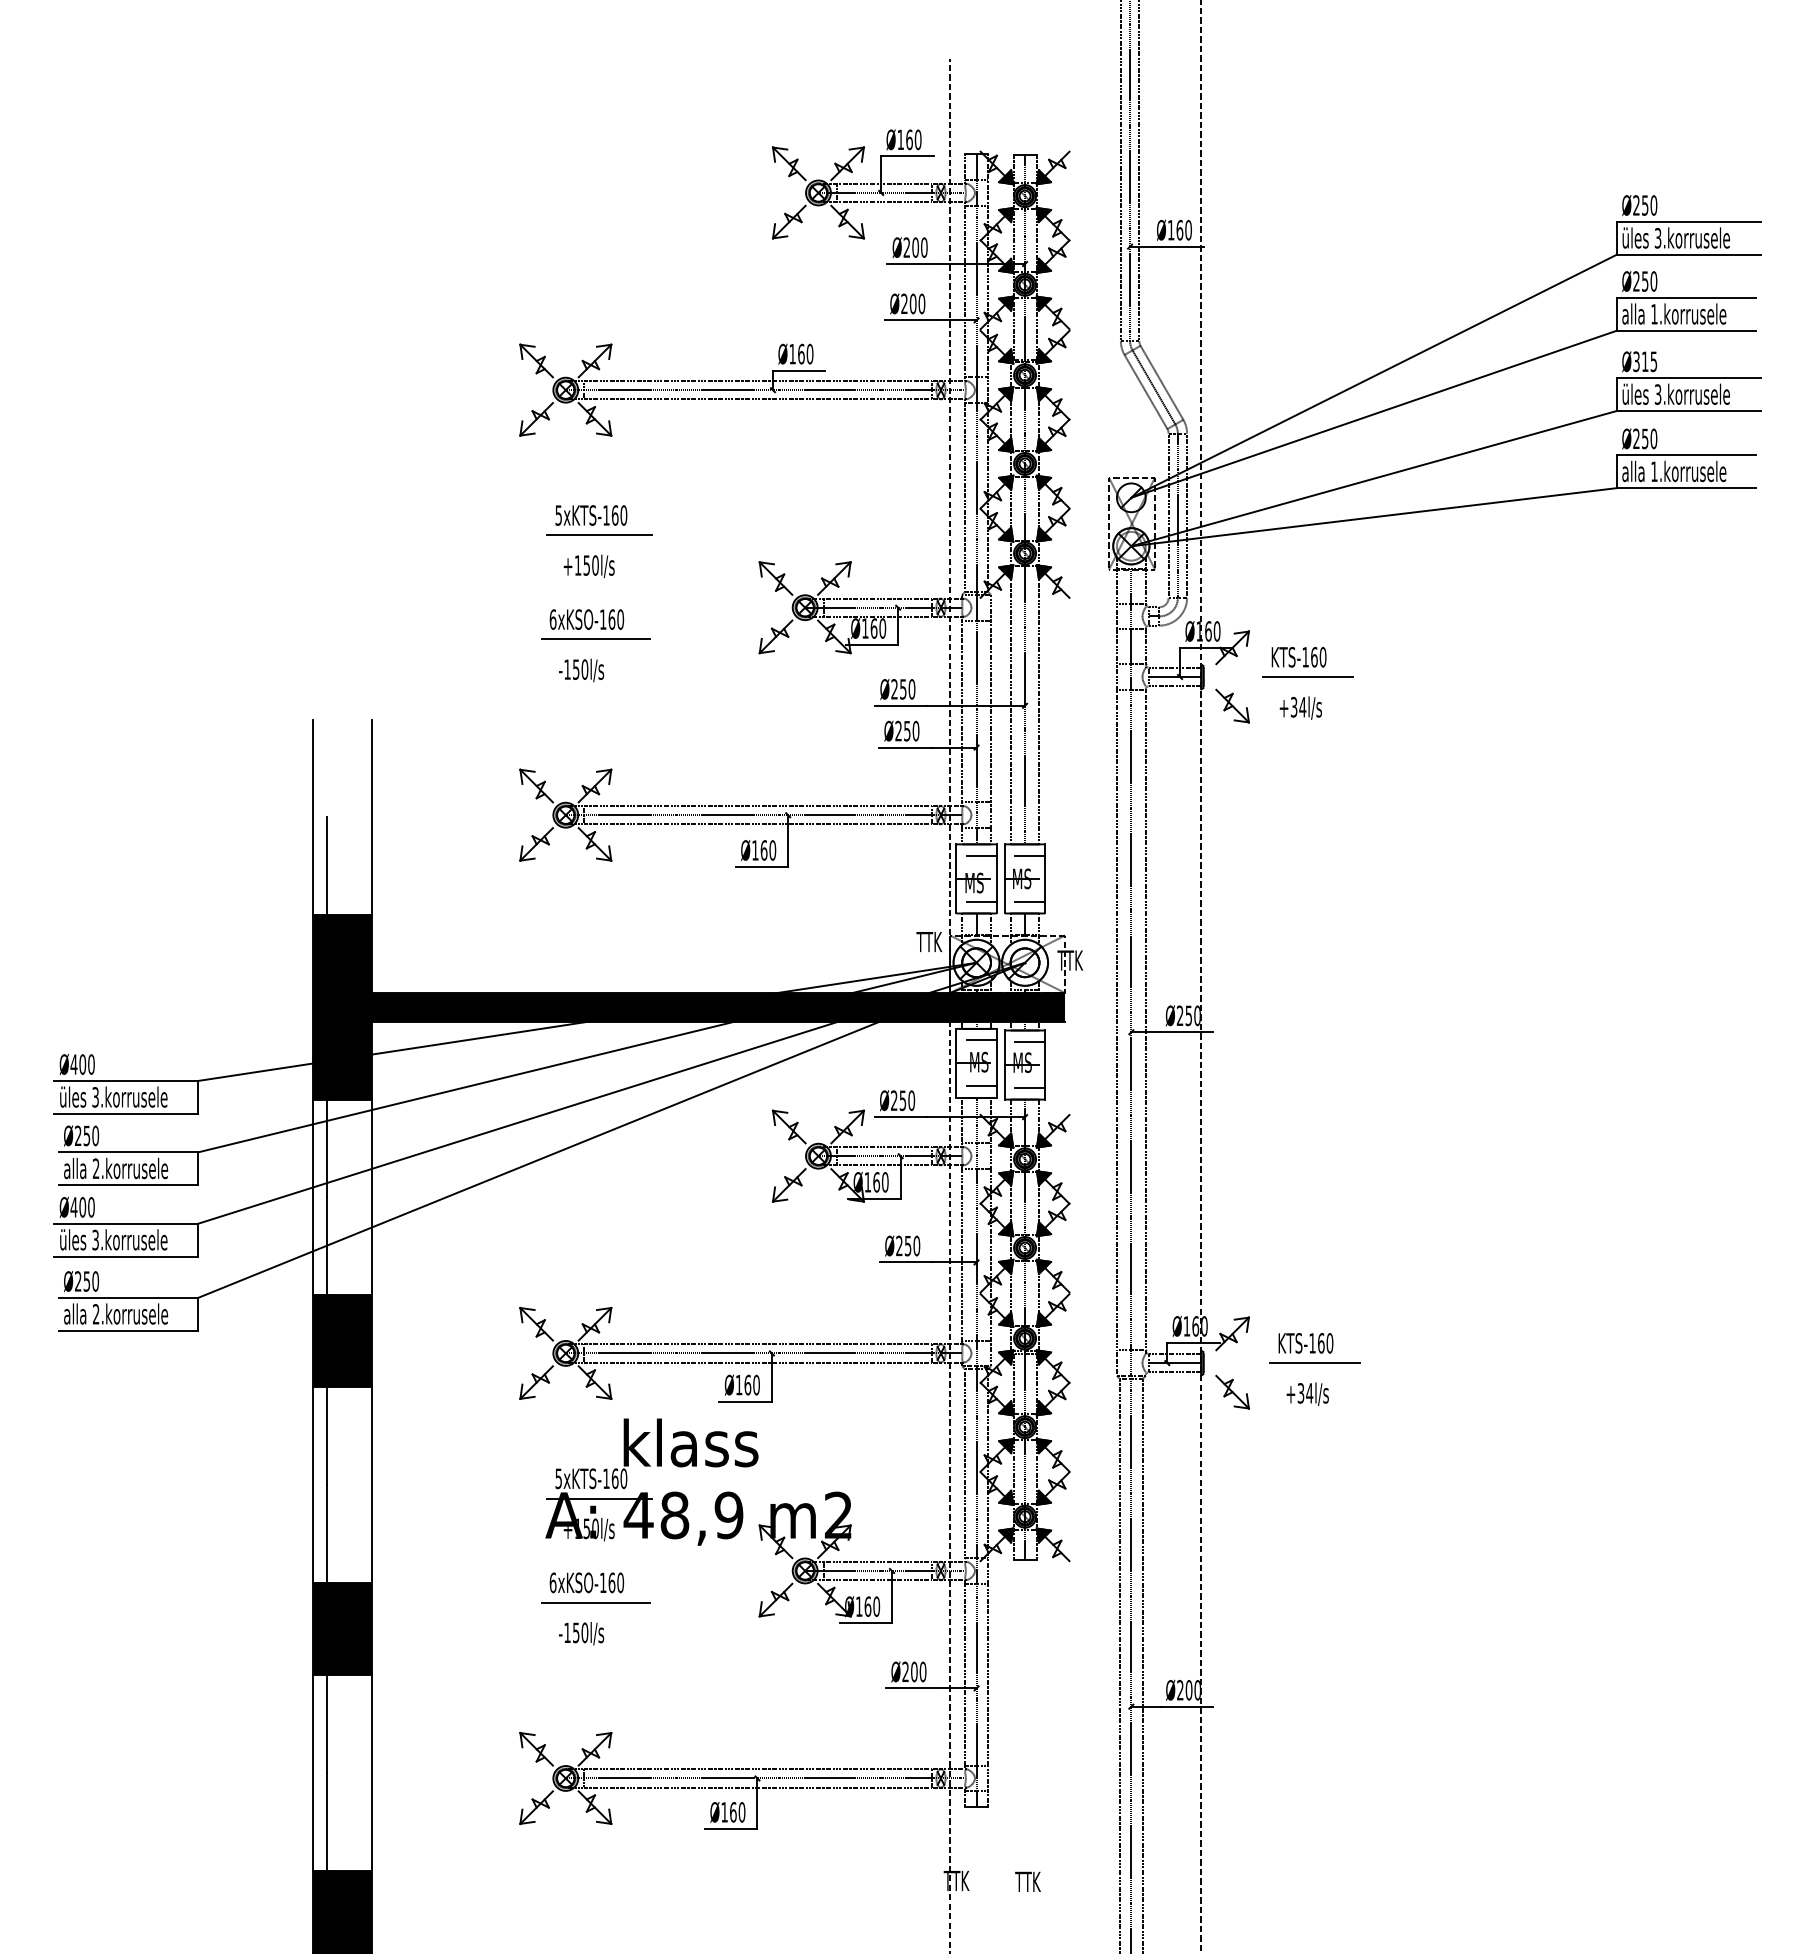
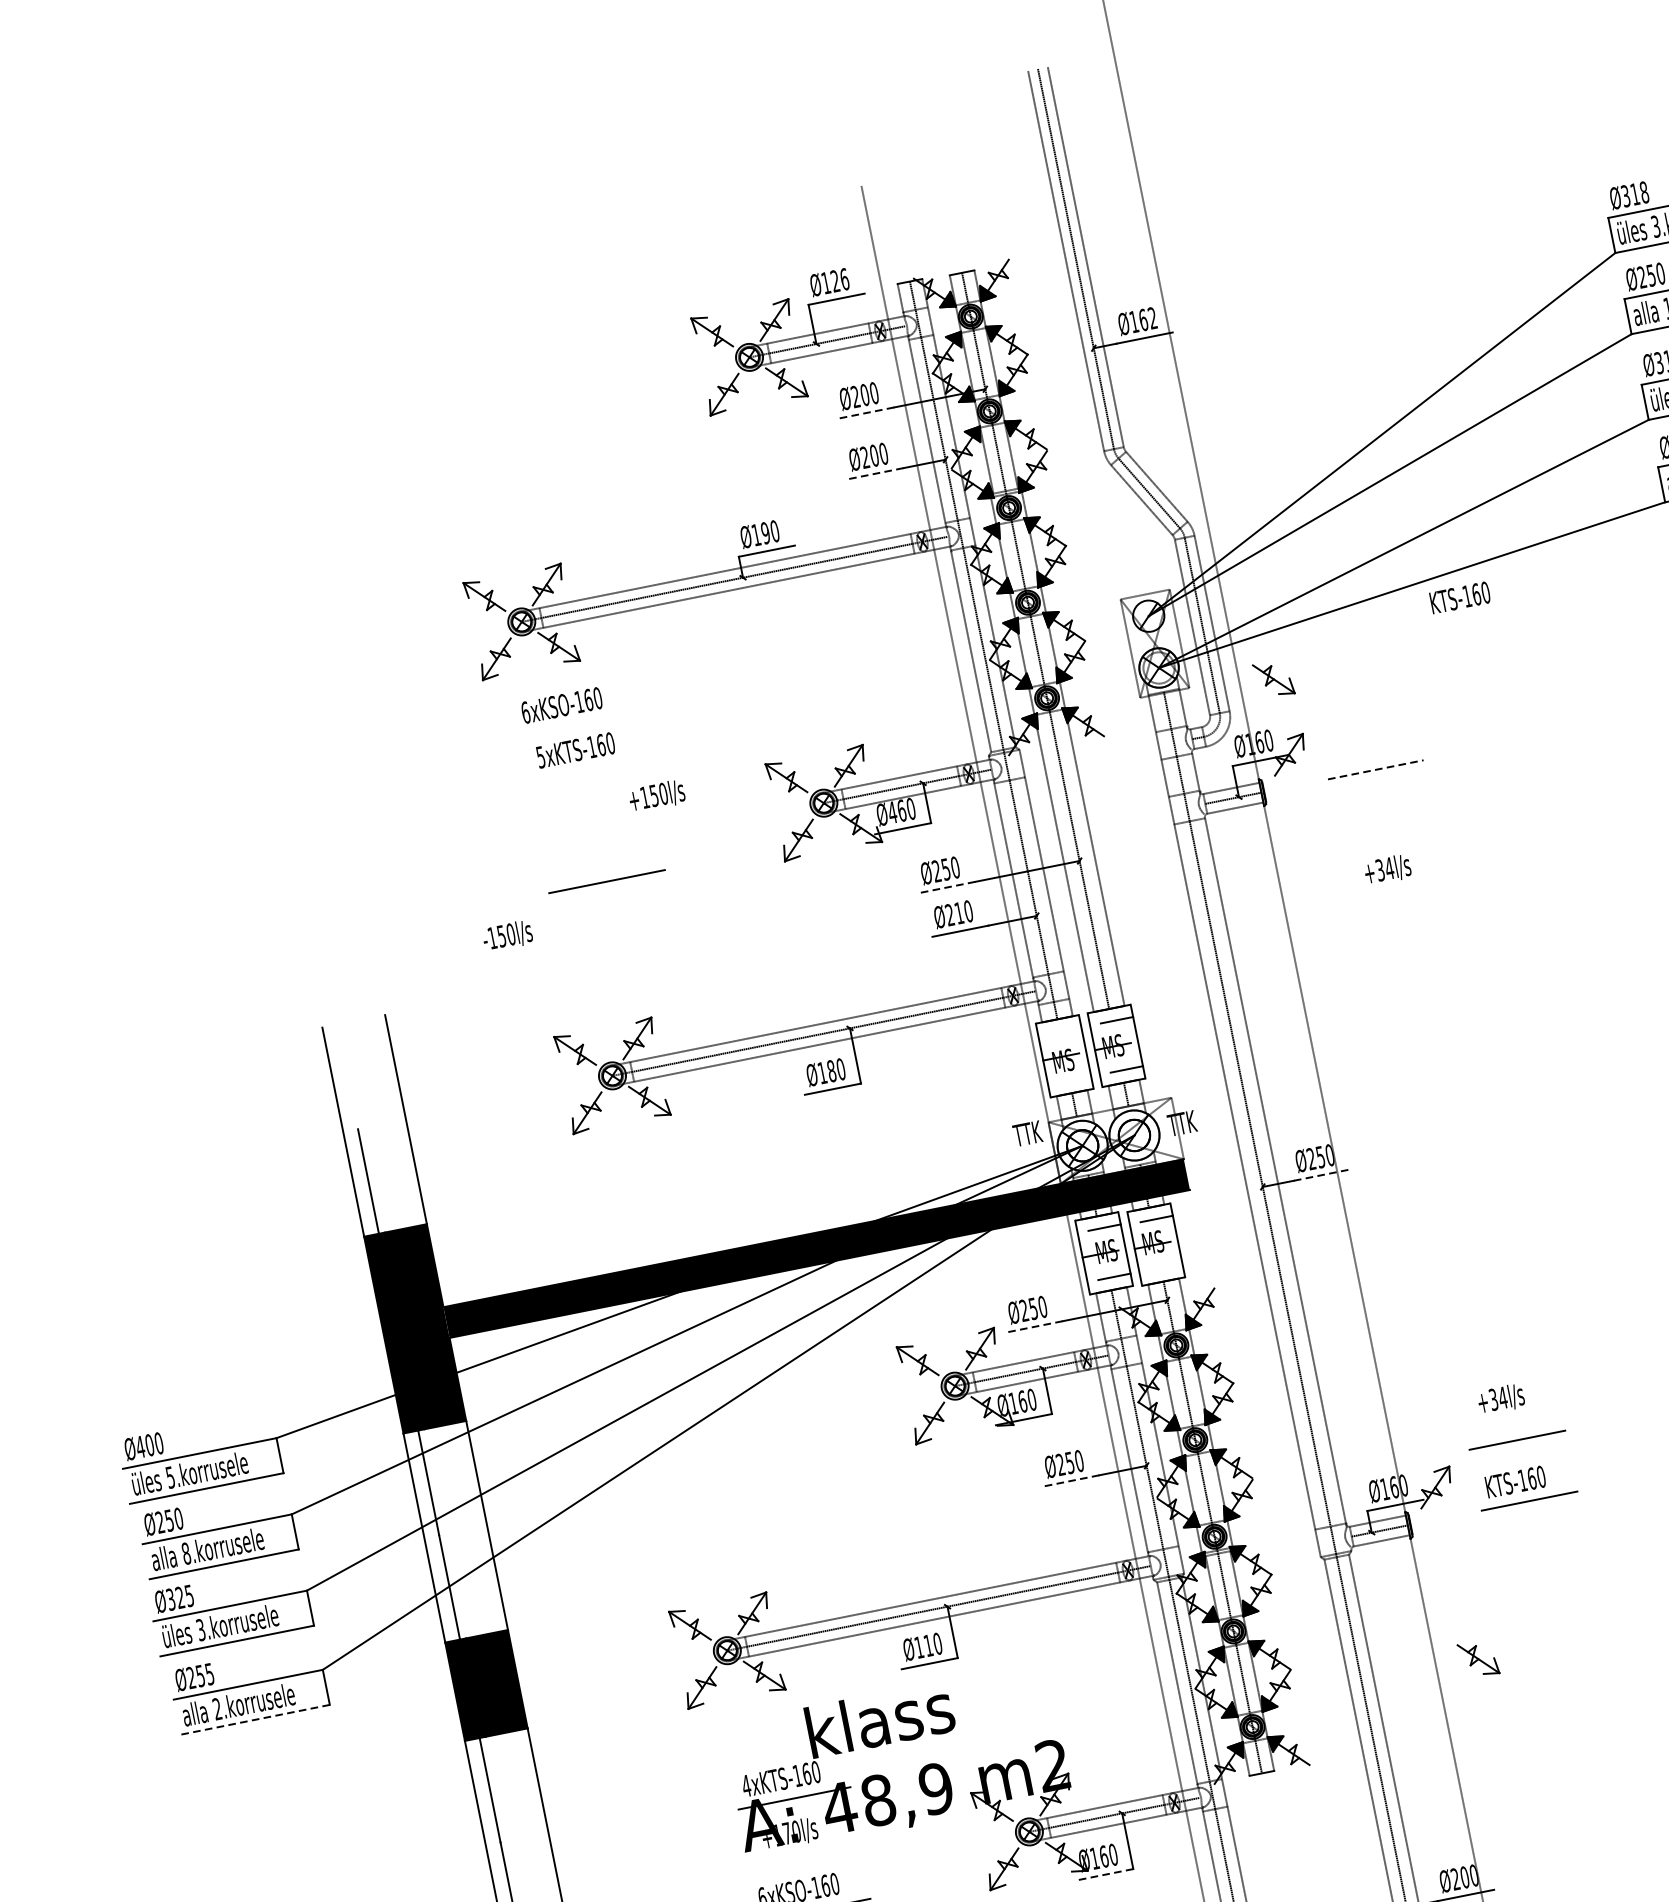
text: (913, 139) -> (839, 280), Ø160 -> Ø126
text: (1645, 205) -> (1635, 194), Ø250 -> Ø318
text: (1188, 230) -> (1152, 318), Ø160 -> Ø162
line: (912, 264) -> (865, 413), solid -> dashed
line: (910, 320) -> (875, 473), solid -> dashed
text: (801, 353) -> (765, 532), Ø160 -> Ø190
line: (599, 535) -> (588, 769), removed
text: (588, 566) -> (656, 796), moved
text: (586, 619) -> (561, 705), moved
text: (864, 628) -> (891, 812), Ø160 -> Ø460
text: (1298, 656) -> (1459, 597), moved
text: (581, 670) -> (507, 936), moved
line: (1308, 677) -> (1376, 770), solid -> dashed
line: (900, 705) -> (946, 887), solid -> dashed
part: (1232, 705) -> (1273, 678), moved
text: (1300, 707) -> (1387, 869), moved
text: (907, 731) -> (959, 913), Ø250 -> Ø210
text: (763, 850) -> (831, 1071), Ø160 -> Ø180
line: (981, 855) -> (1065, 1030), removed
line: (981, 901) -> (1074, 1079), removed
line: (1187, 1032) -> (1322, 1175), solid -> dashed
line: (1029, 1088) -> (1166, 1268), removed
text: (95, 1096) -> (170, 1476), 3.korrusele -> 5.korrusele
line: (900, 1117) -> (1034, 1327), solid -> dashed
text: (95, 1168) -> (185, 1553), 2.korrusele -> 8.korrusele
text: (82, 1207) -> (180, 1597), Ø400 -> Ø325
line: (905, 1262) -> (1070, 1481), solid -> dashed
text: (95, 1281) -> (209, 1674), Ø250 -> Ø255
line: (1314, 1305) -> (1516, 1439), added
line: (128, 1330) -> (255, 1719), solid -> dashed
text: (747, 1384) -> (928, 1645), Ø160 -> Ø110
part: (1232, 1391) -> (1478, 1658), moved
text: (1307, 1393) -> (1500, 1398), moved
text: (558, 1478) -> (746, 1785), 5xKTS-160 -> 4xKTS-160
text: (586, 1528) -> (786, 1833), +150l/s -> +170l/s
line: (865, 1623) -> (1105, 1875), solid -> dashed

